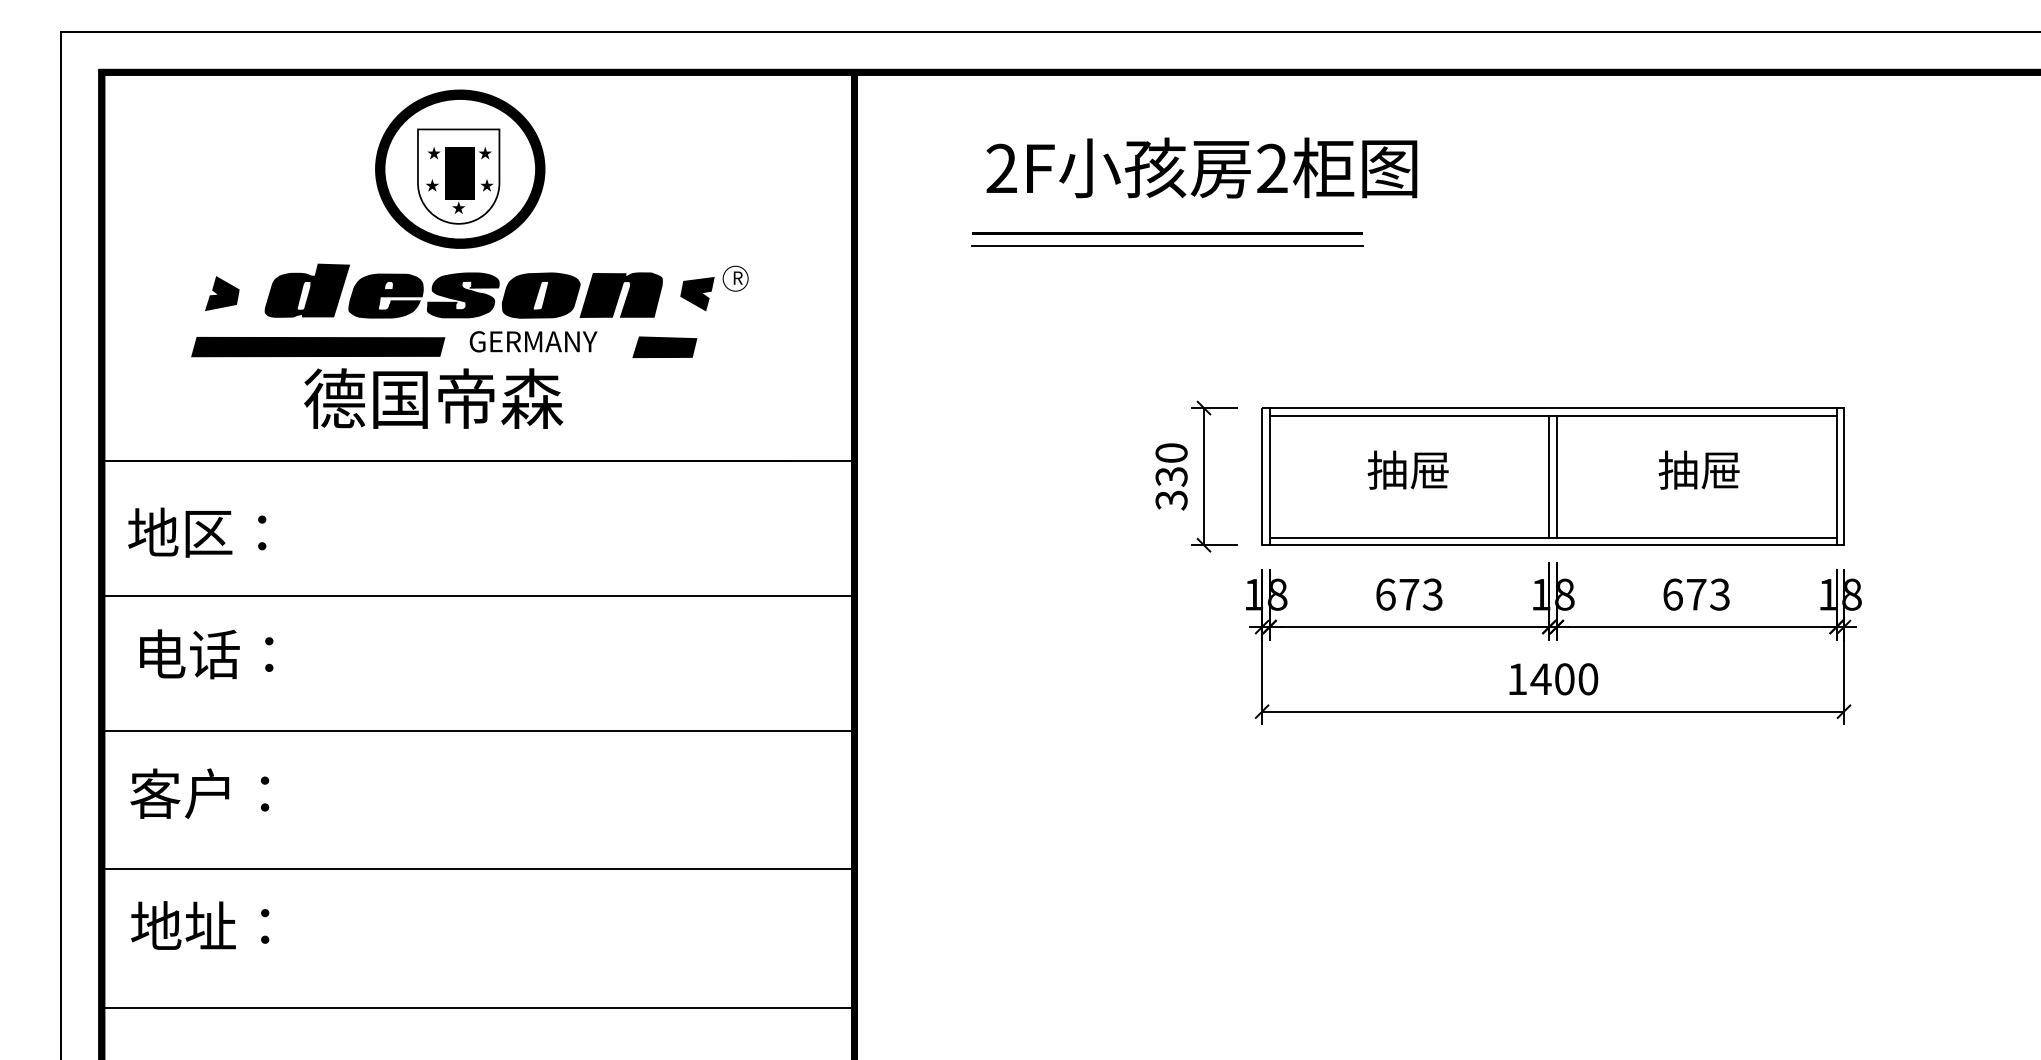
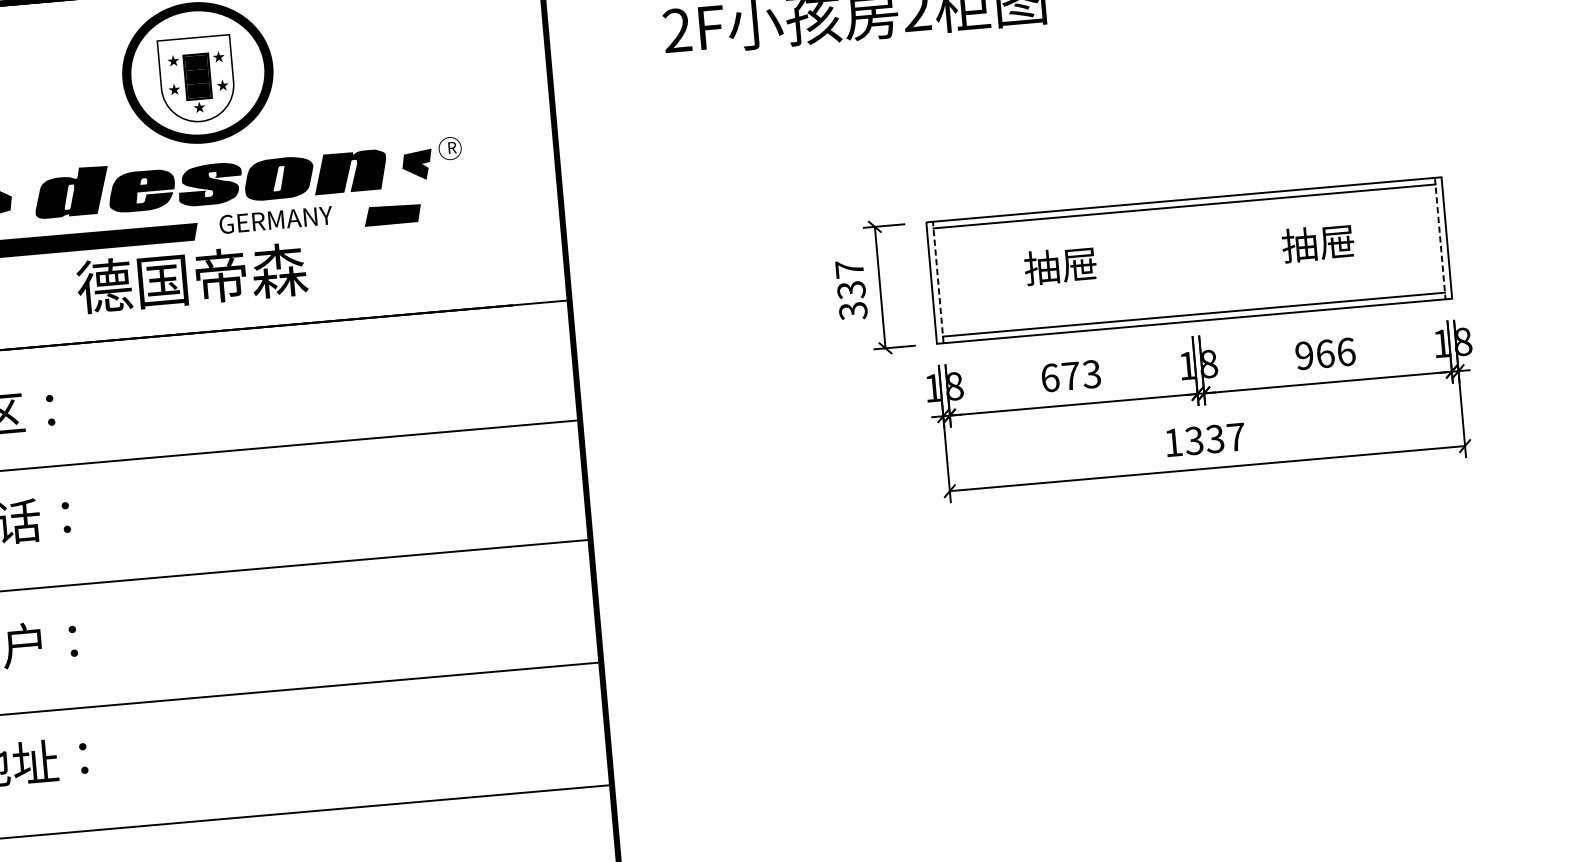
line: (1167, 233) -> (829, 75), removed
line: (1167, 245) -> (829, 85), removed
text: (1171, 452) -> (849, 268), 330 -> 337
line: (1269, 476) -> (938, 282), solid -> dashed
line: (1549, 476) -> (1186, 260), removed
line: (1556, 476) -> (1192, 260), removed
line: (1836, 476) -> (1440, 238), solid -> dashed
text: (1696, 594) -> (1325, 353), 673 -> 966
text: (1564, 679) -> (1215, 439), 1400 -> 1337

